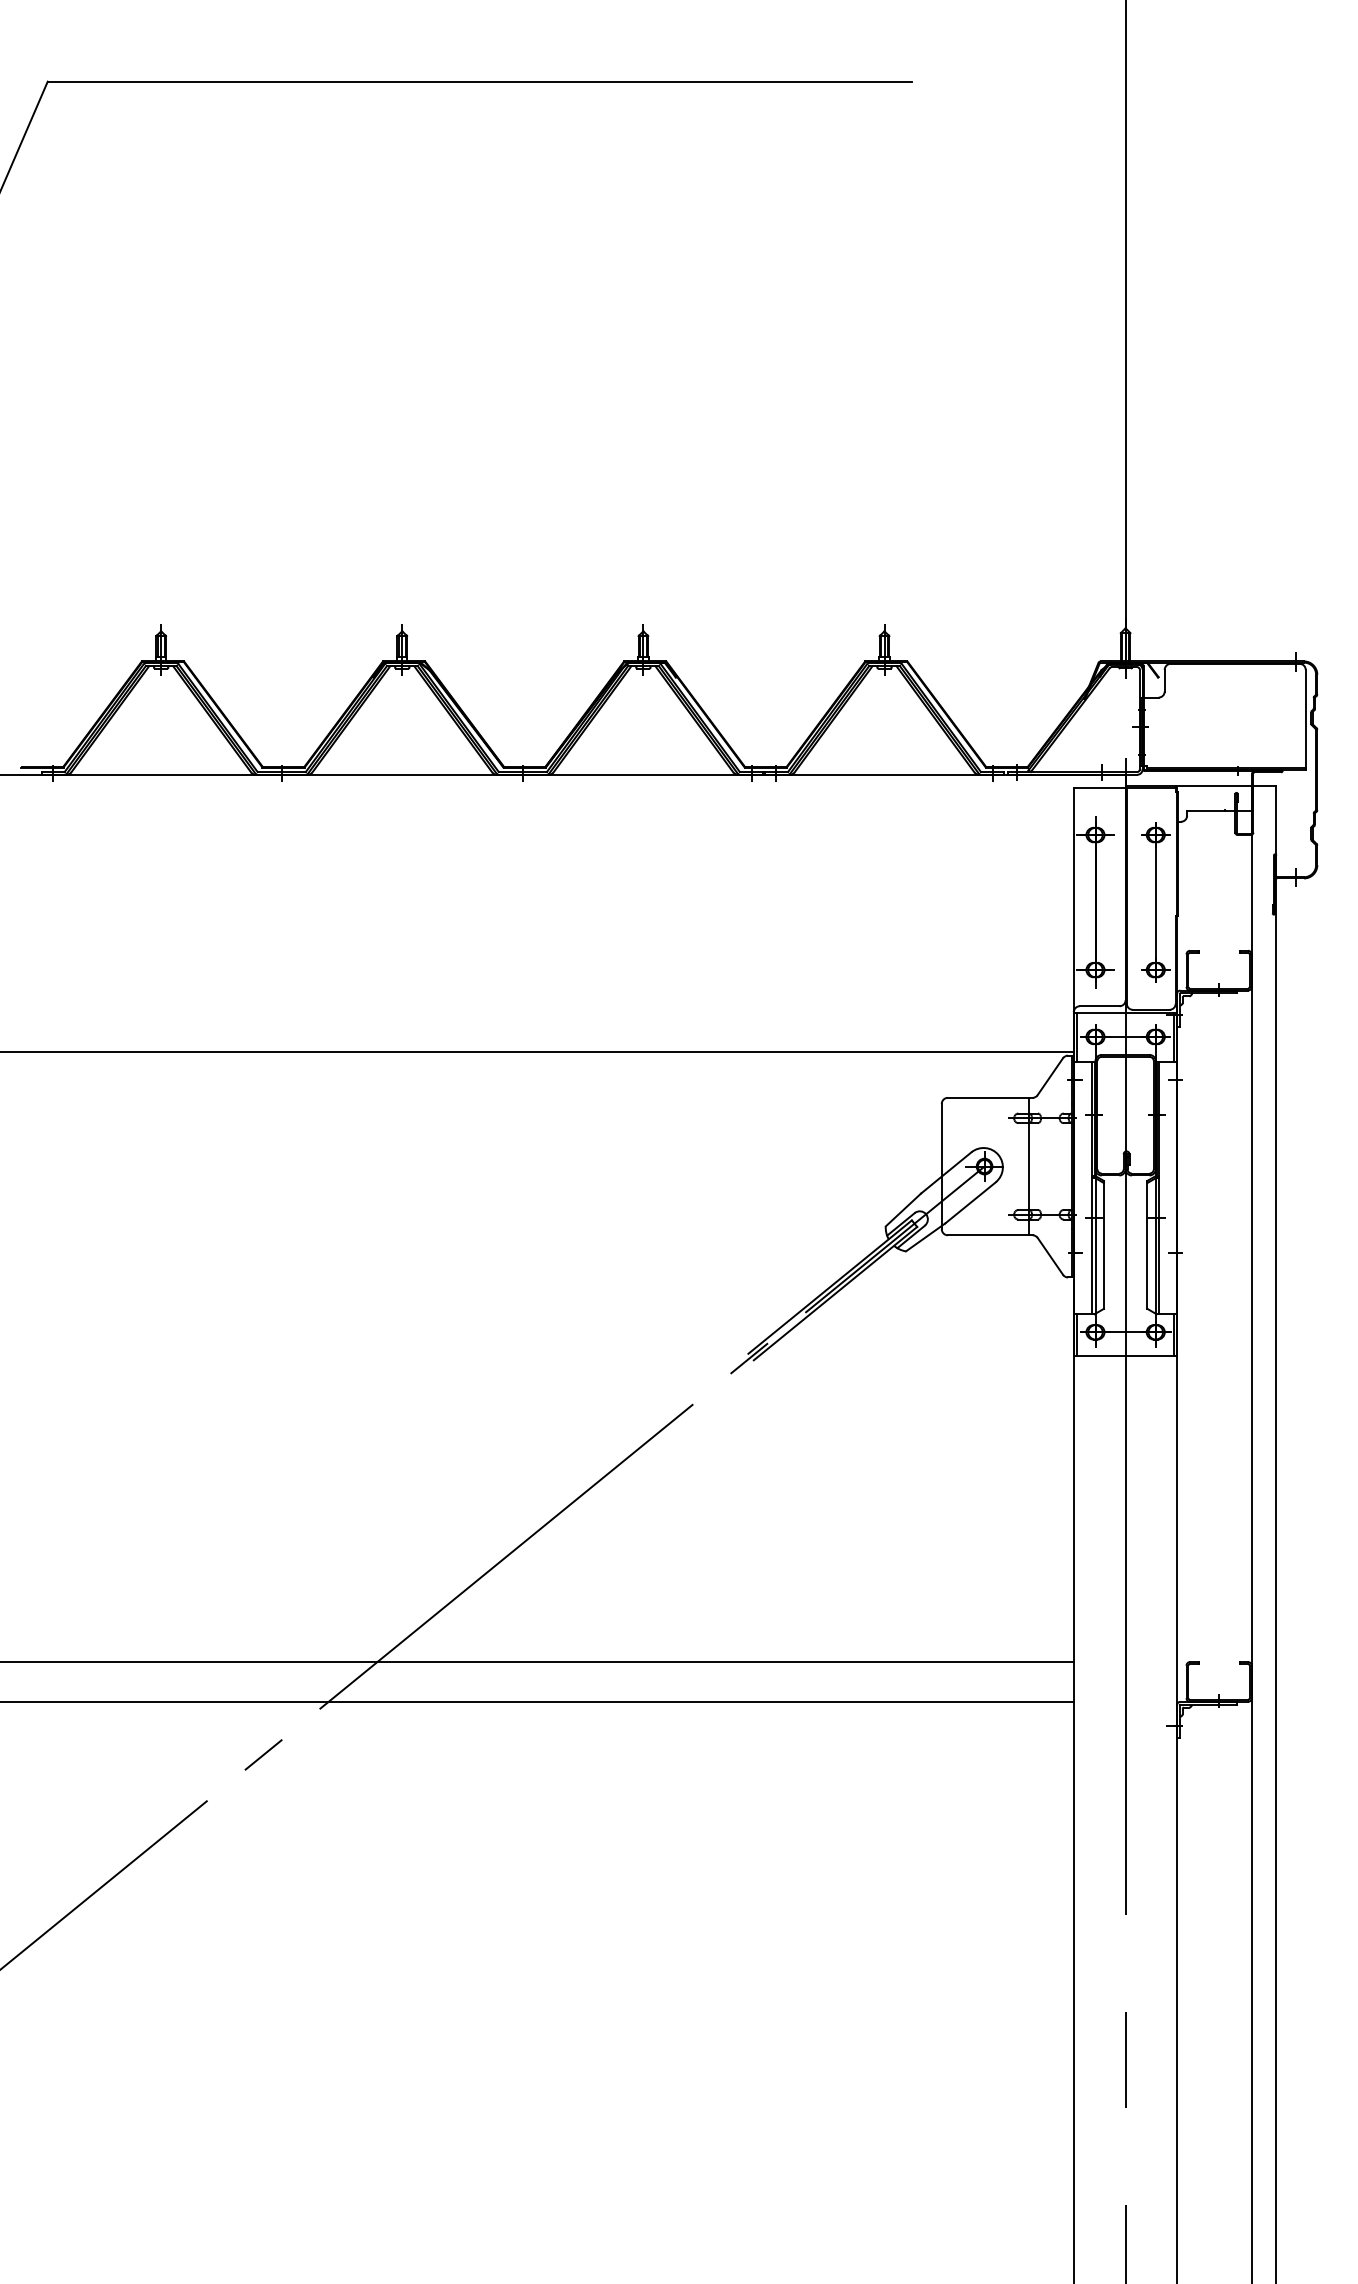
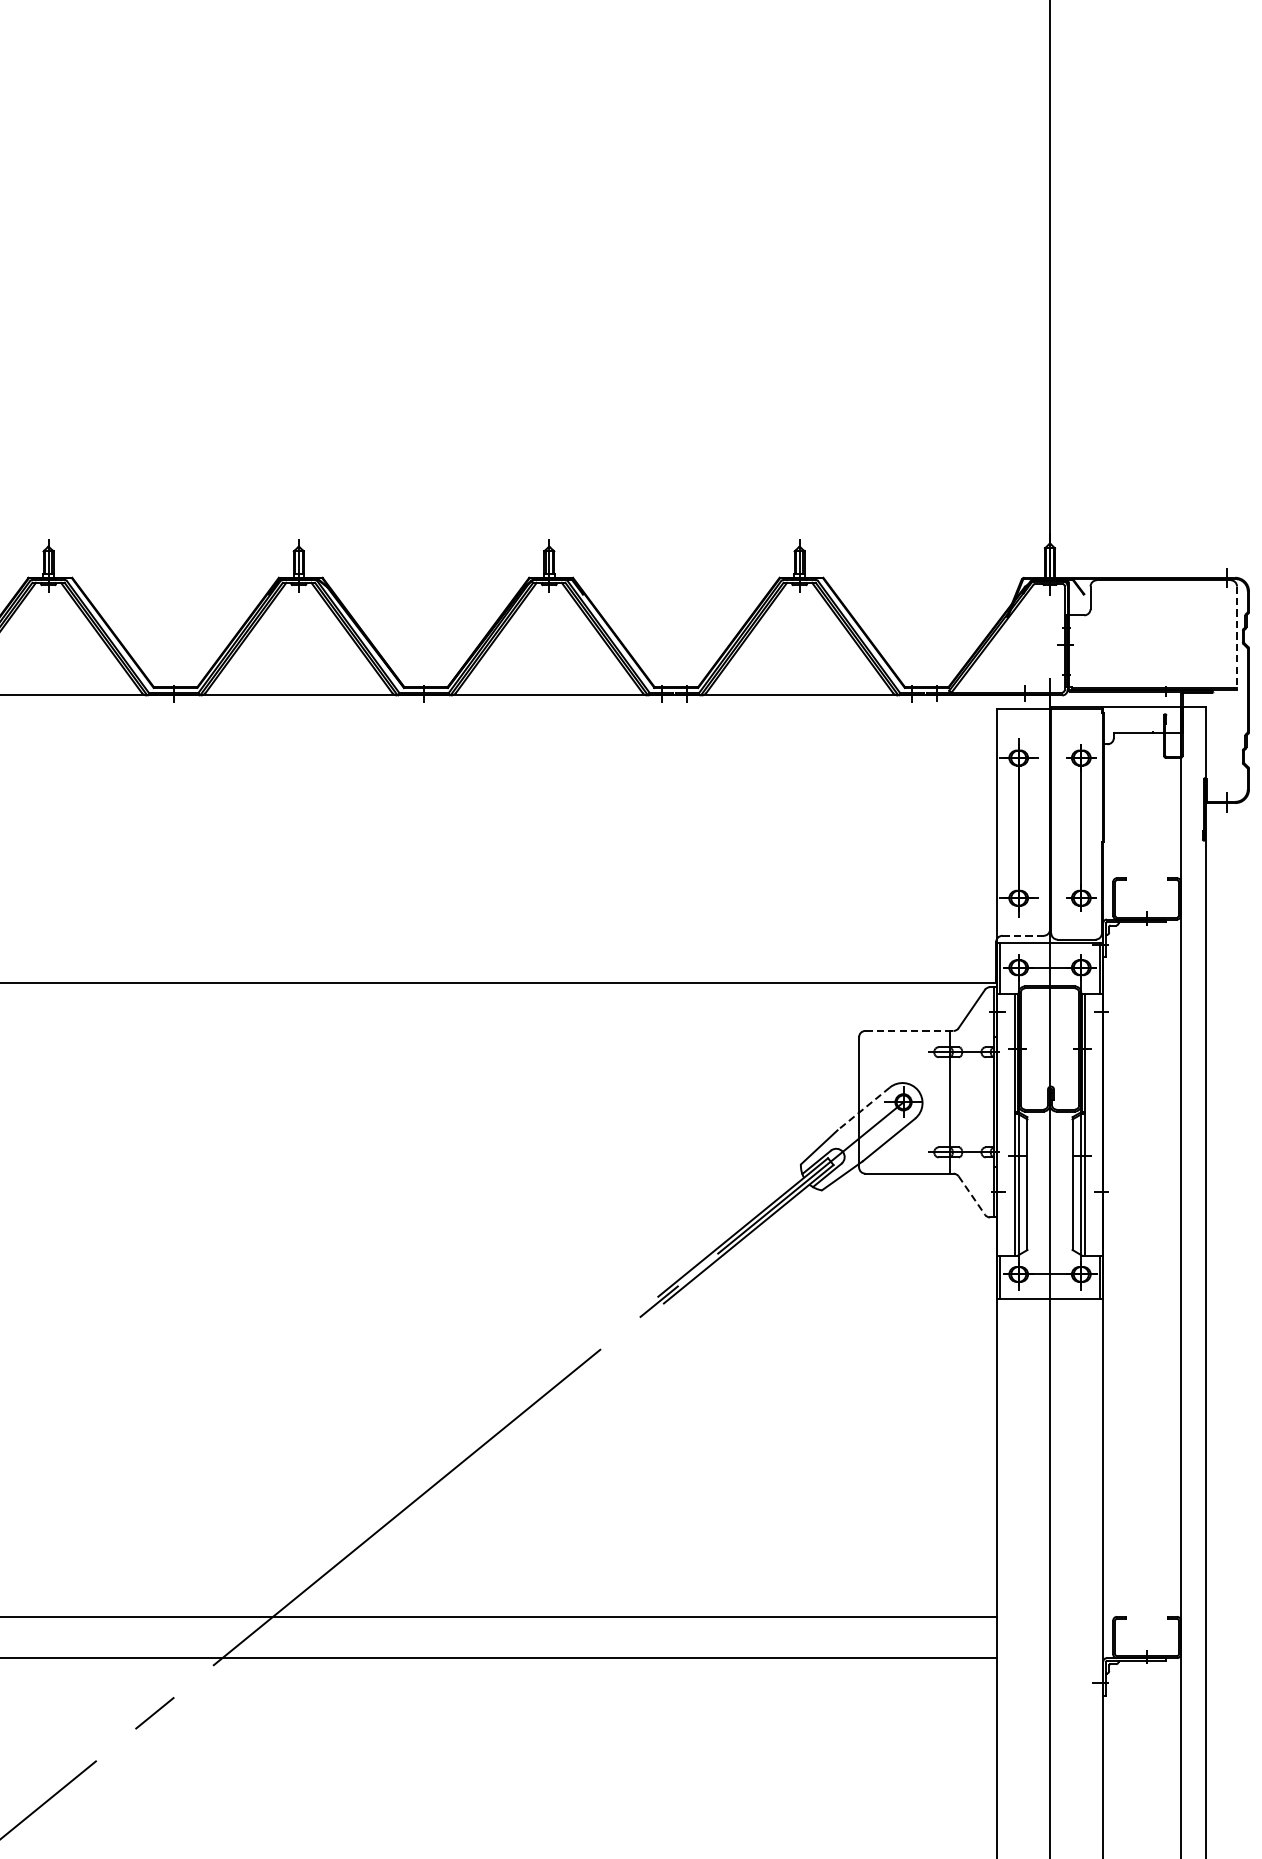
line: (1305, 720) -> (1236, 639), solid -> dashed
line: (1099, 1006) -> (1022, 936), solid -> dashed
line: (990, 1097) -> (909, 1030), solid -> dashed
line: (946, 1172) -> (863, 1108), solid -> dashed
line: (1050, 1256) -> (971, 1195), solid -> dashed

